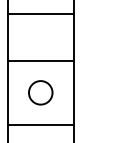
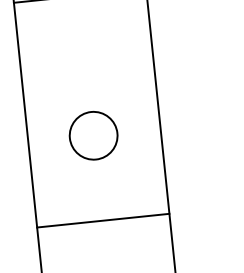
line: (40, 60) -> (88, 90), removed
circle: (40, 92) -> (93, 135), moved

